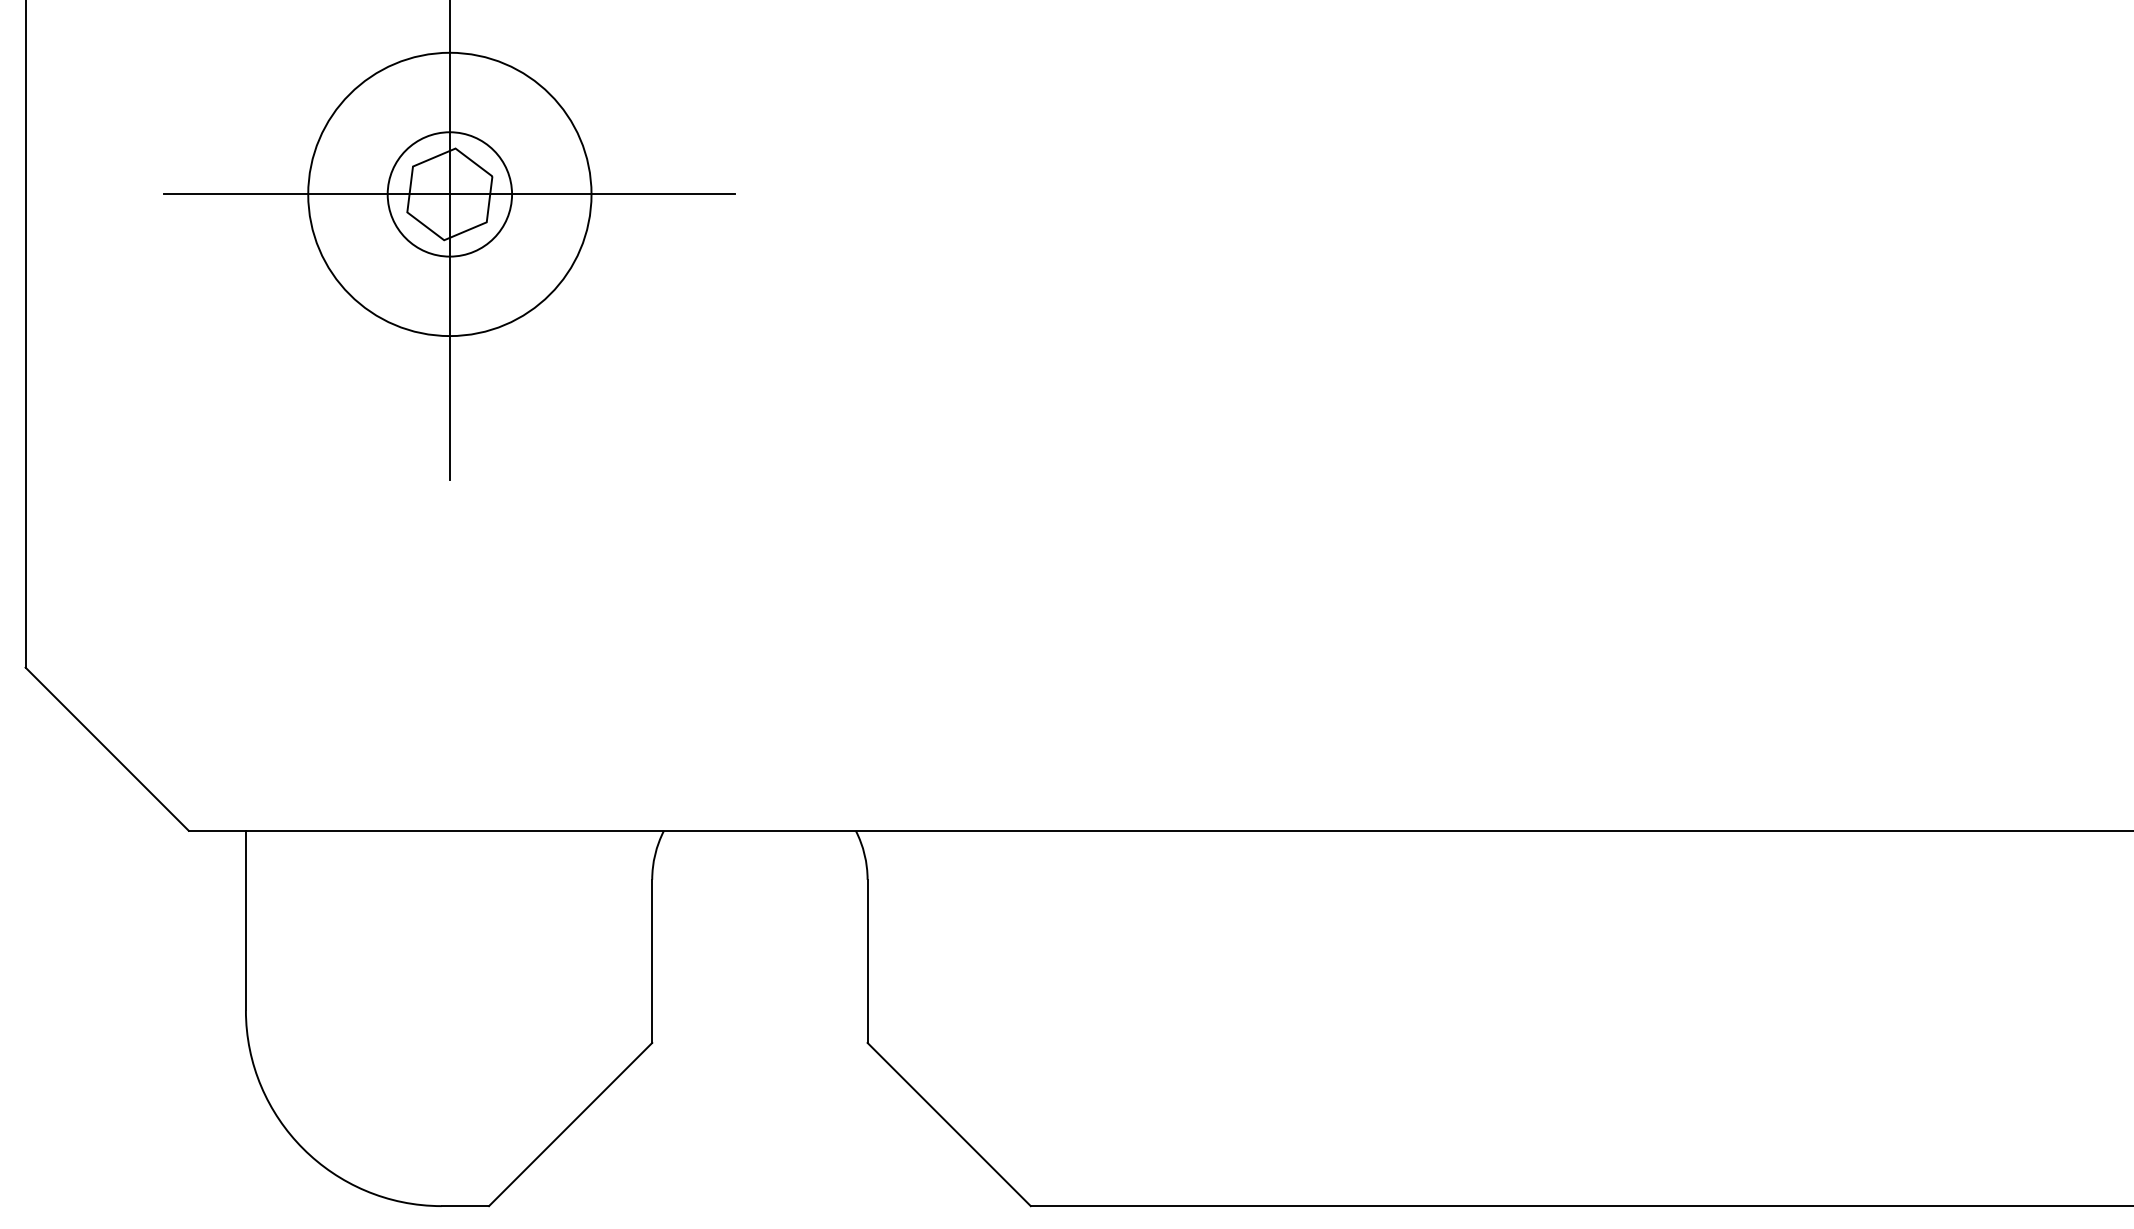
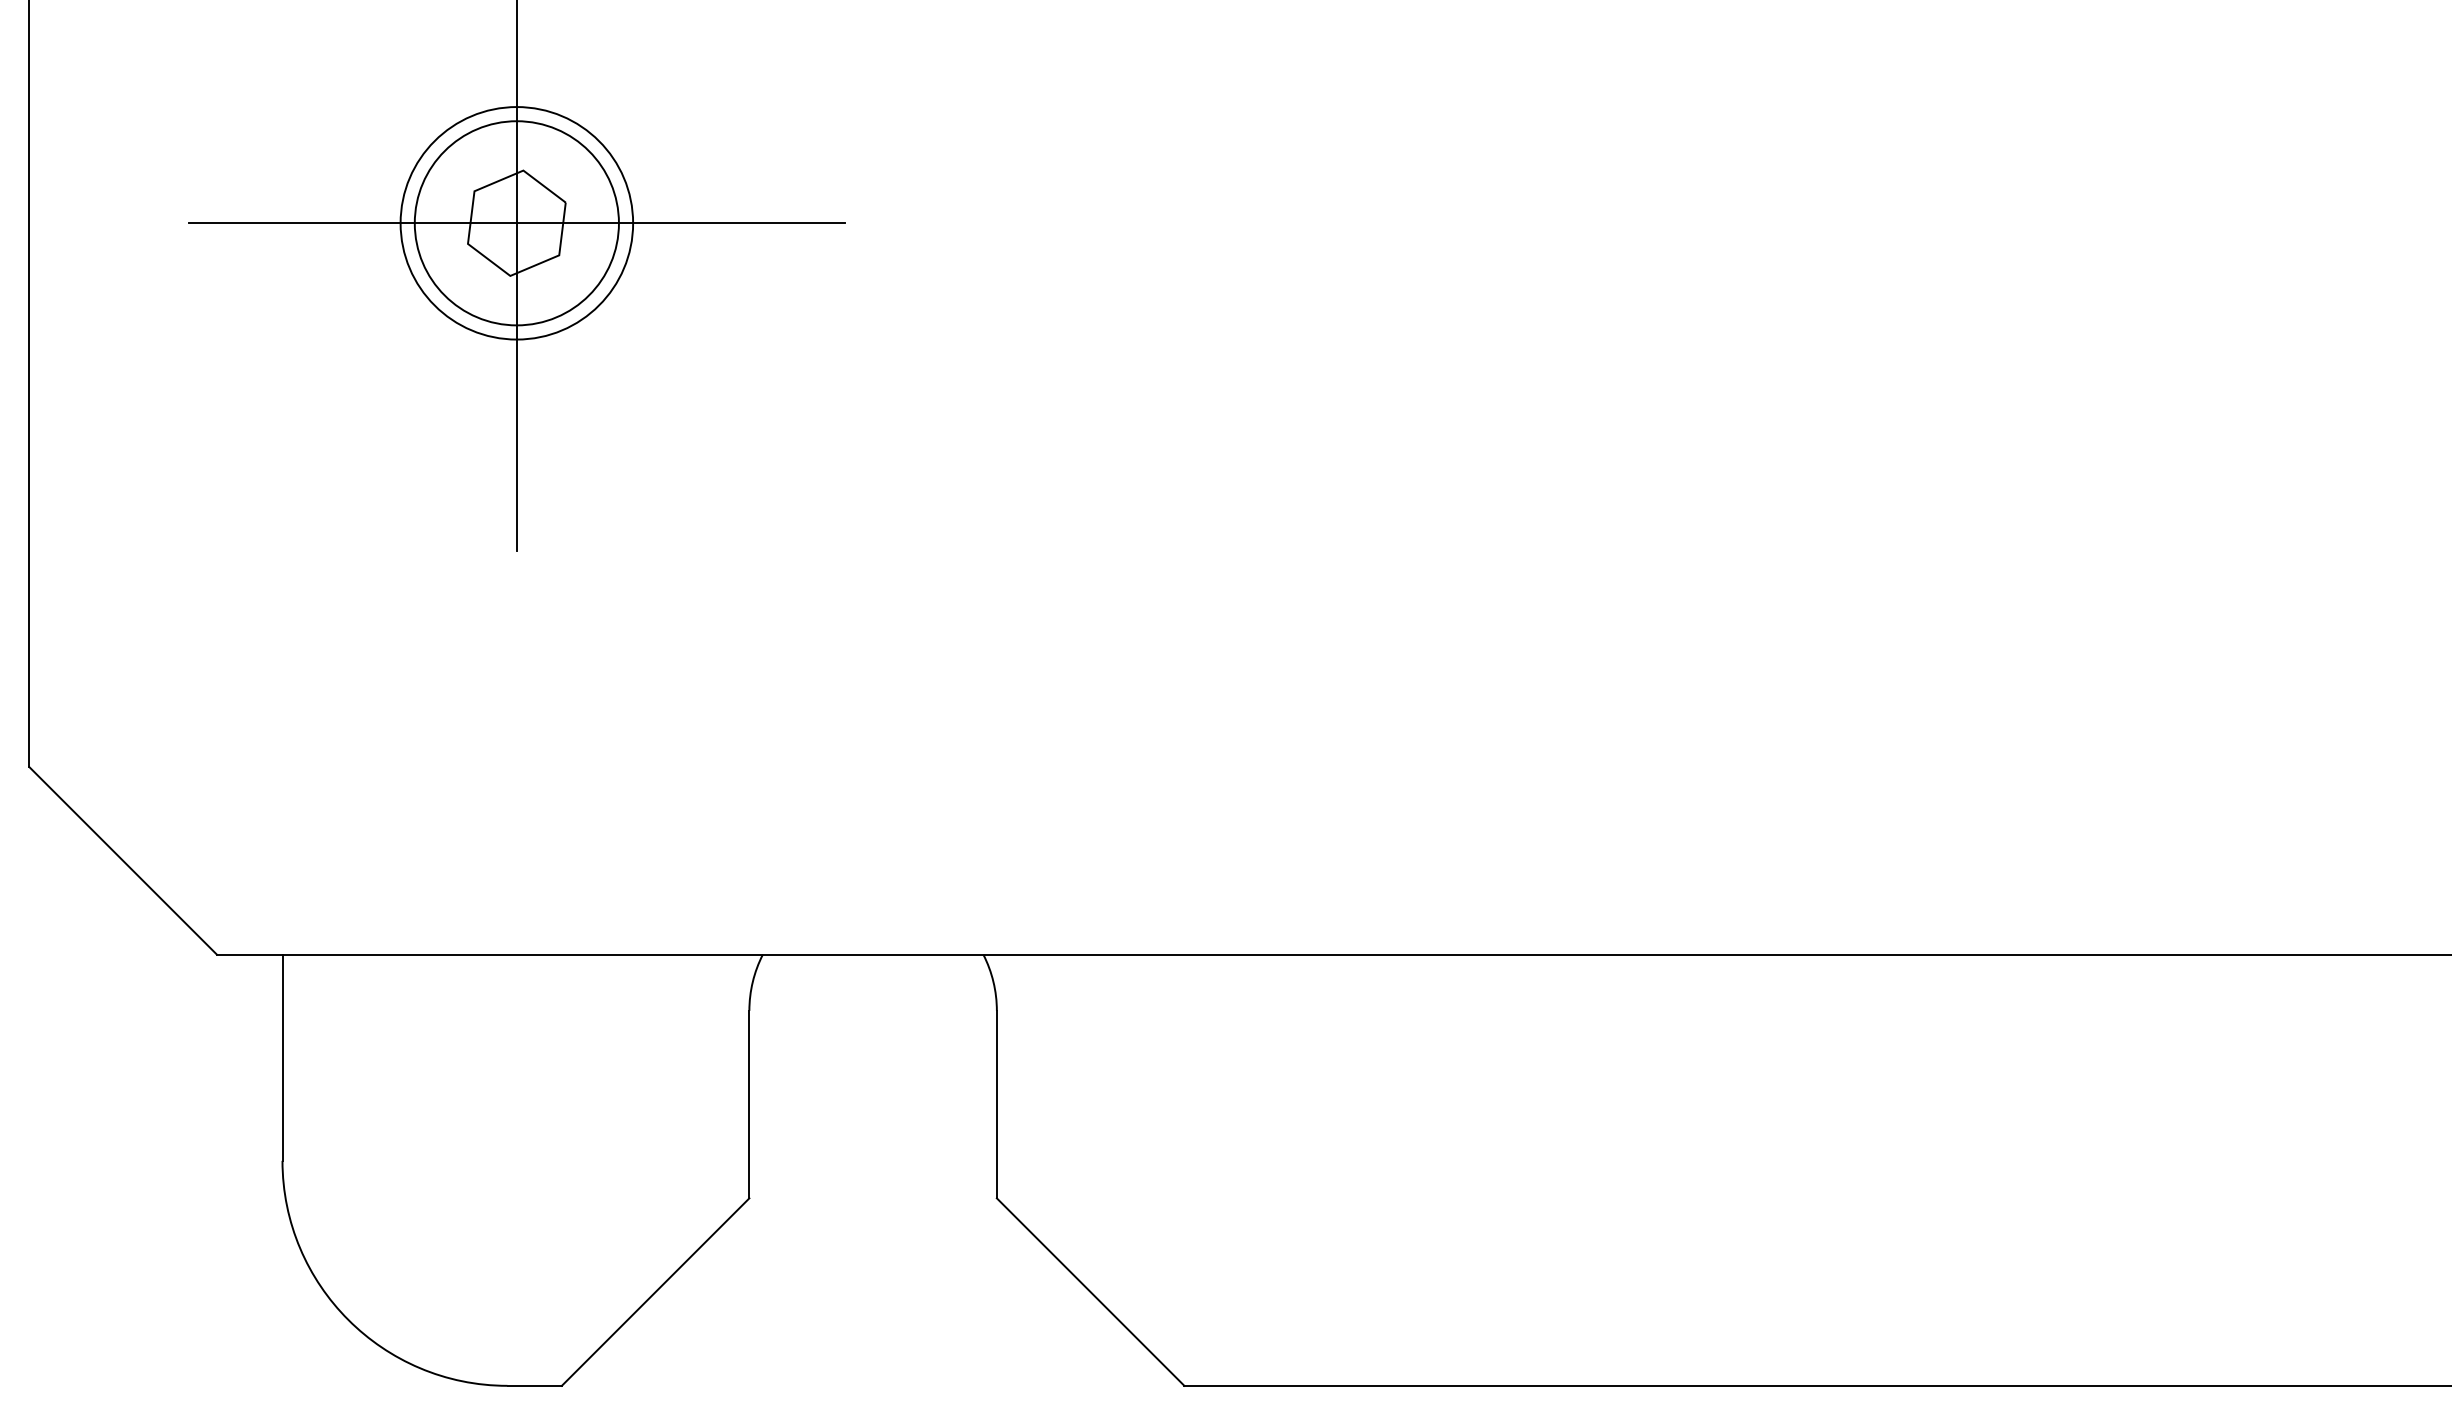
circle: (449, 194) -> (516, 223), size x0.71
circle: (449, 194) -> (516, 223), size x1.43

